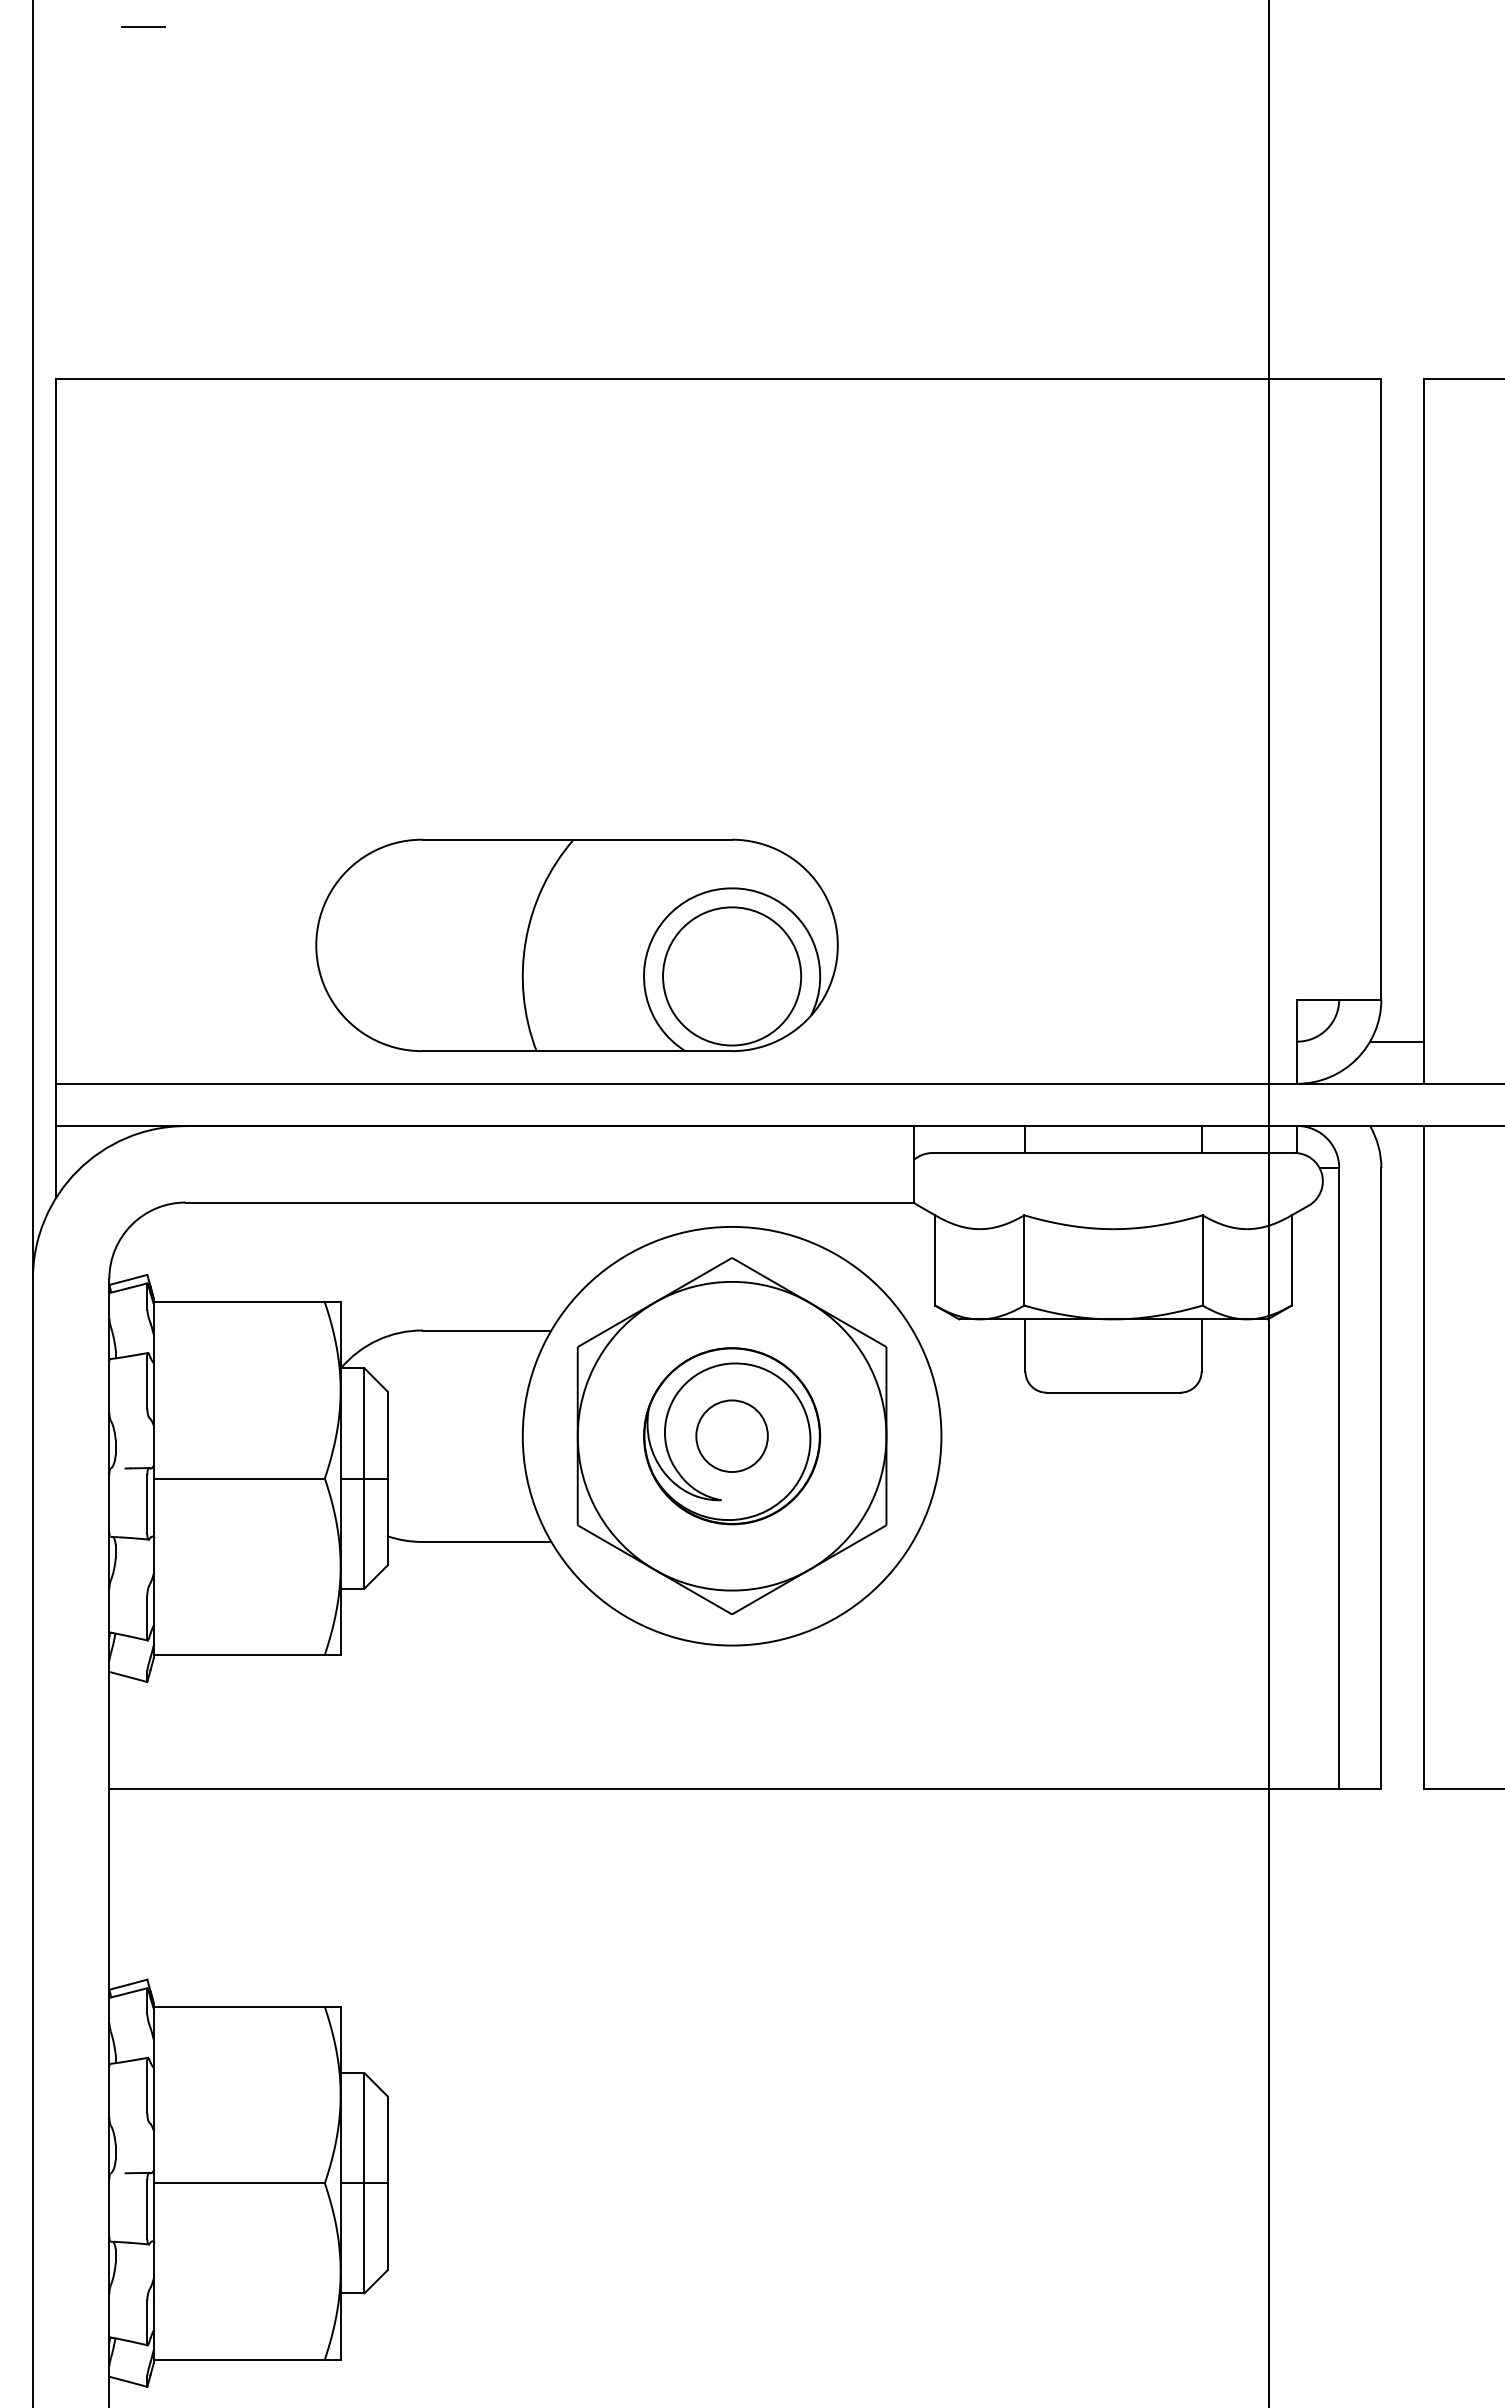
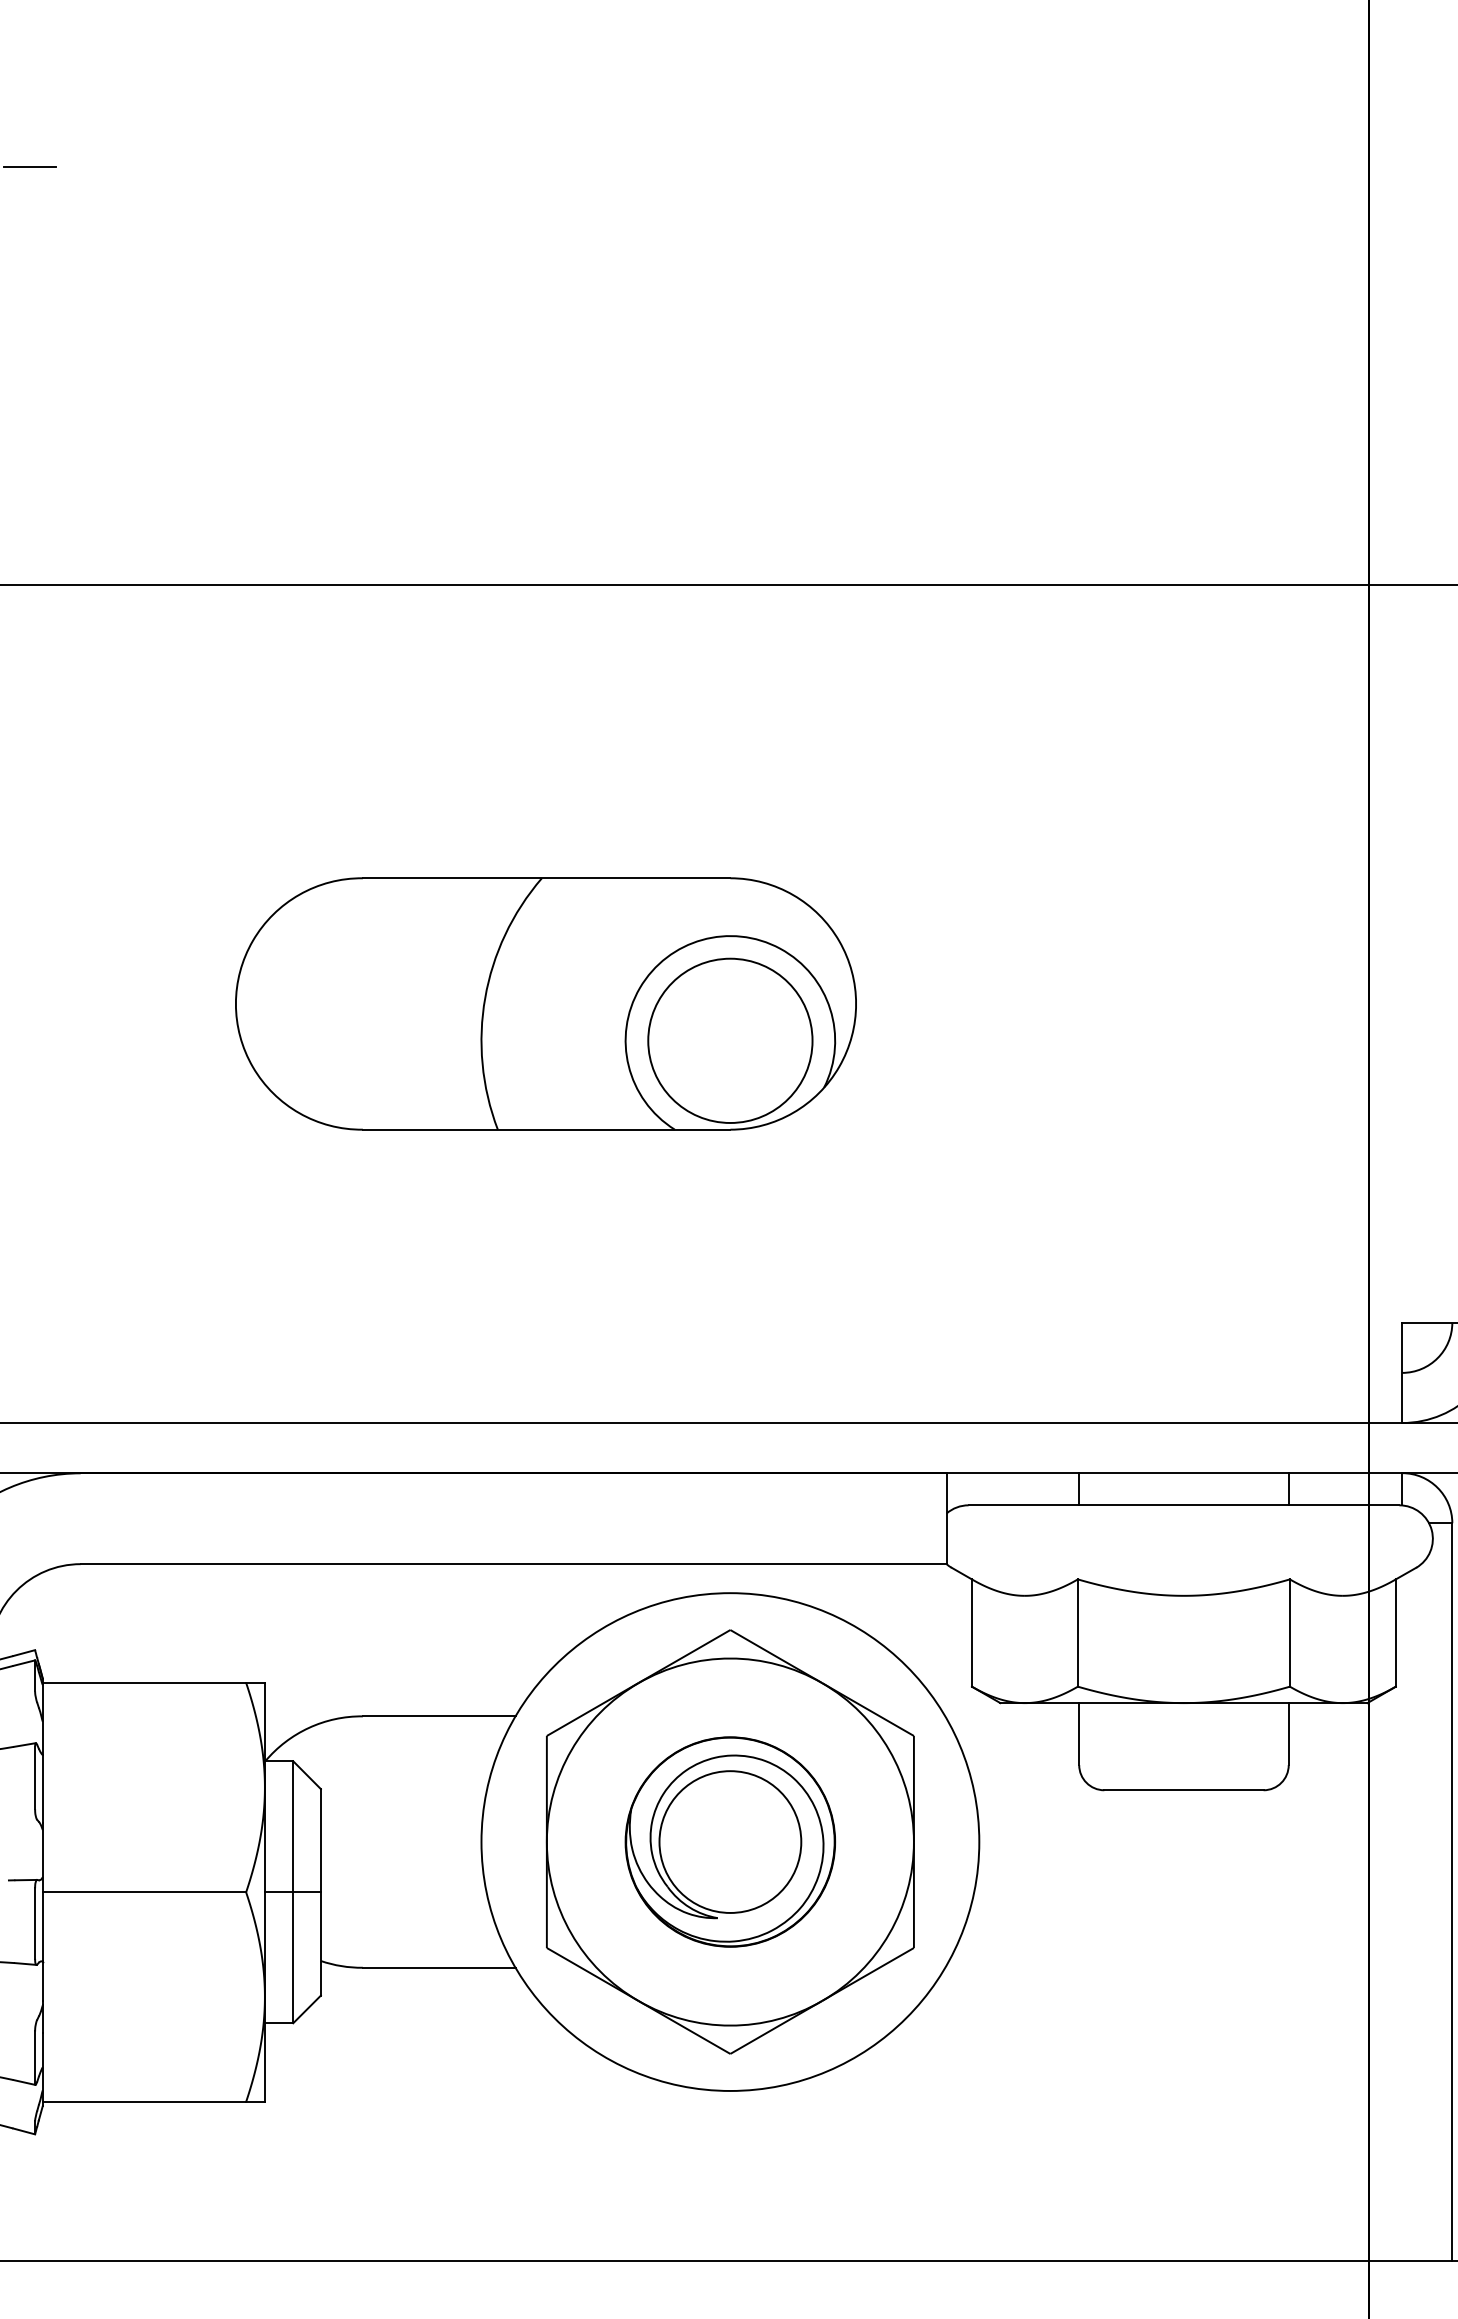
part: (576, 944) -> (545, 1002), moved
circle: (731, 1435) -> (729, 1841), size x1.67

